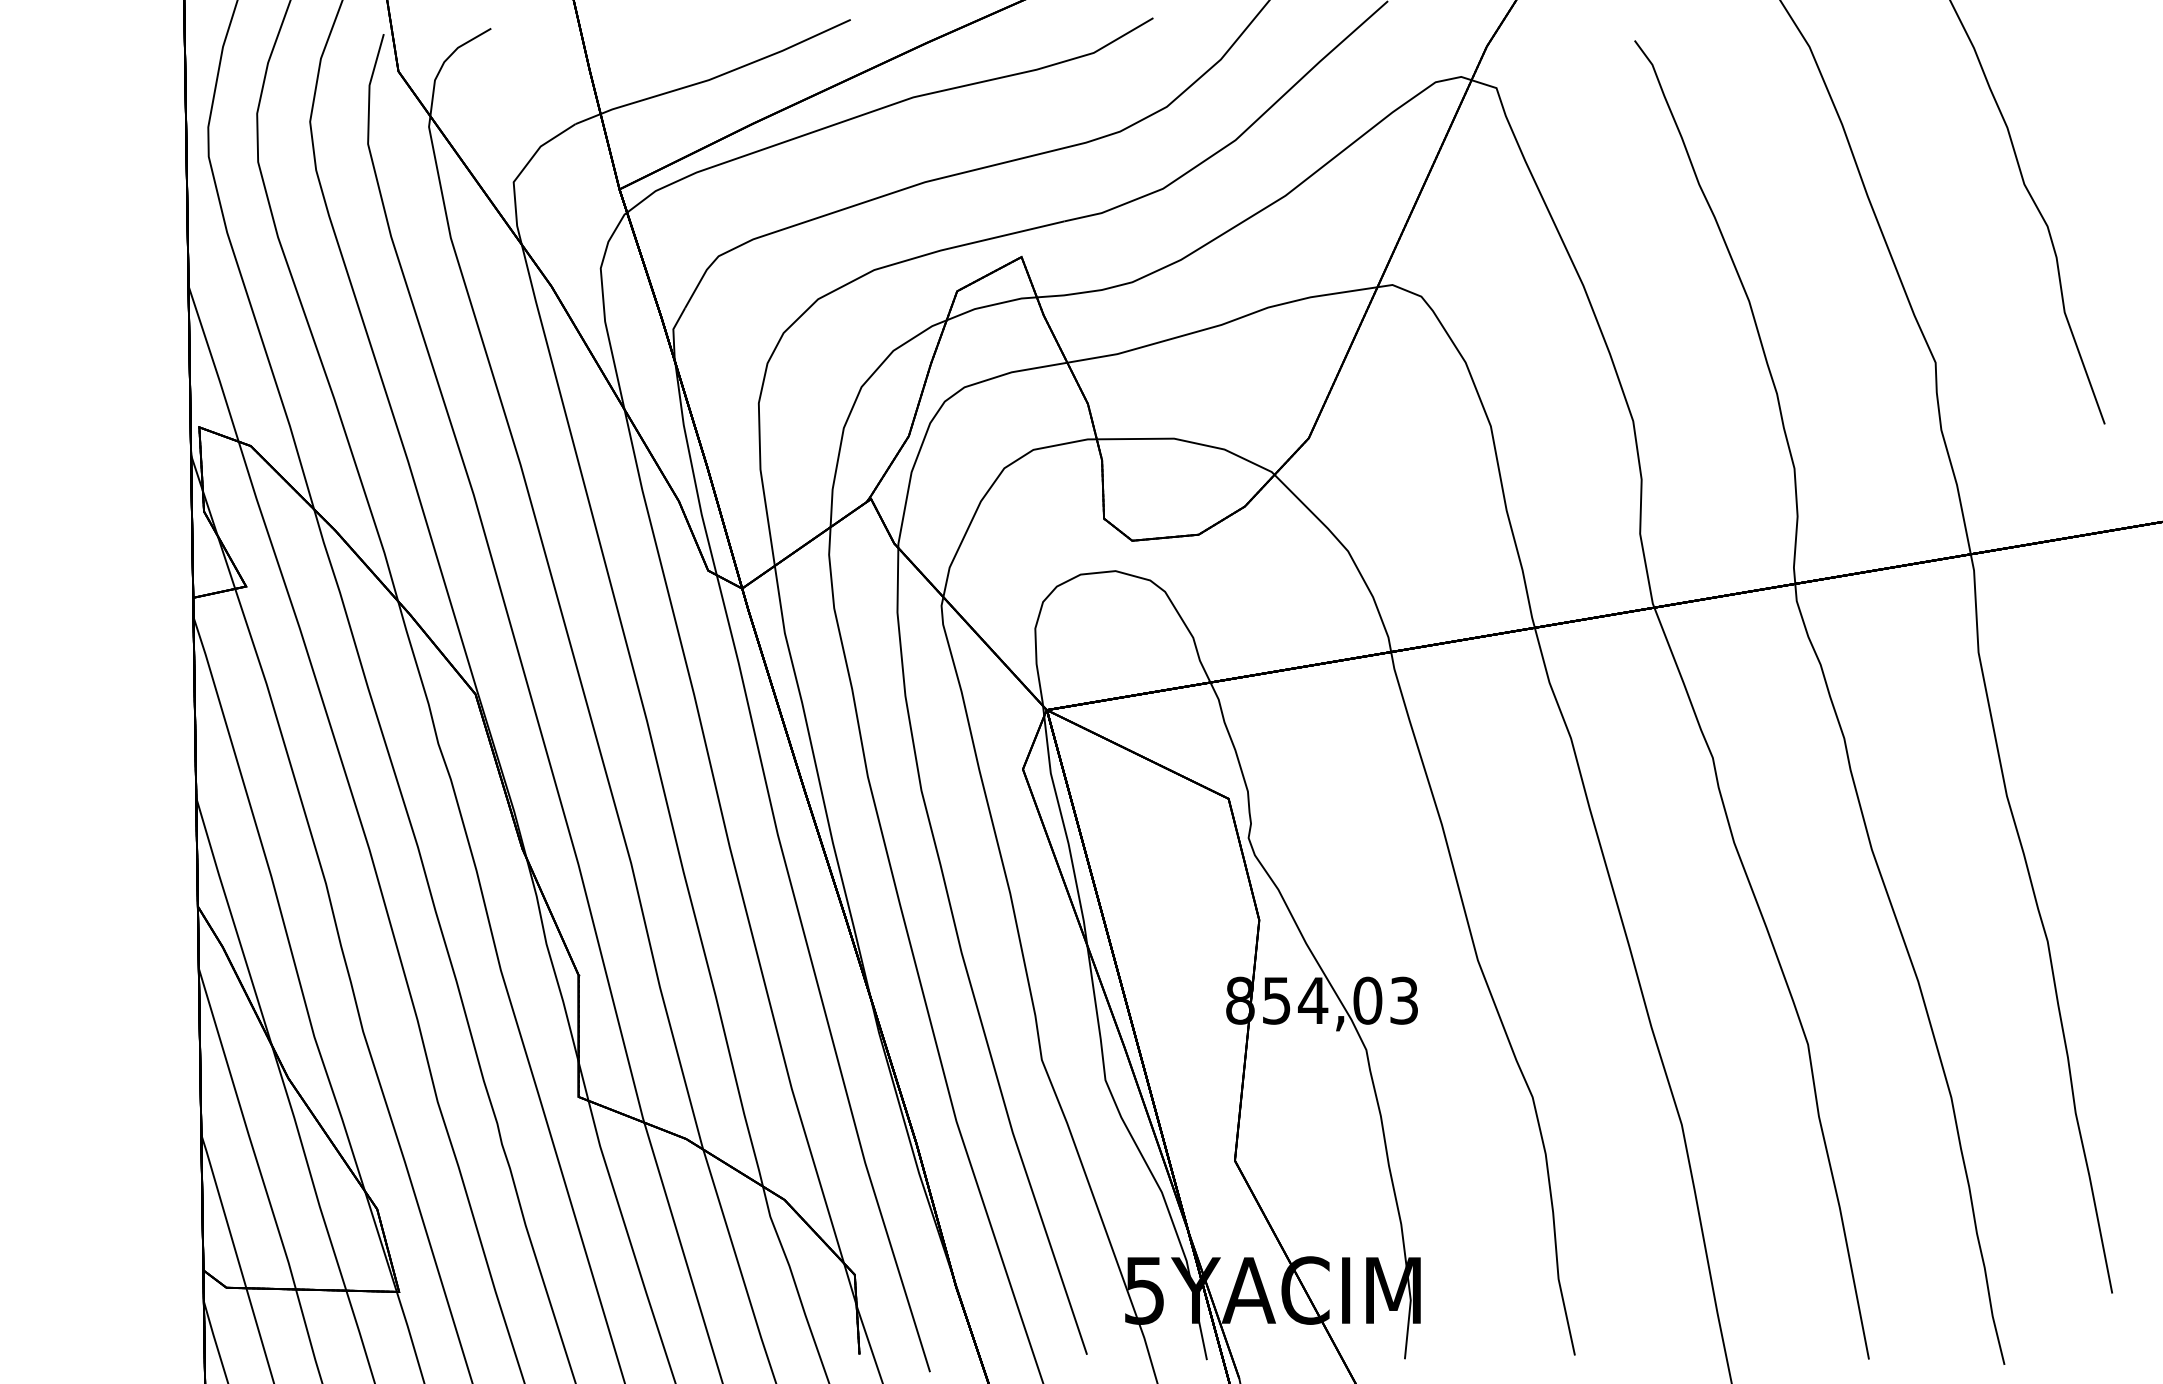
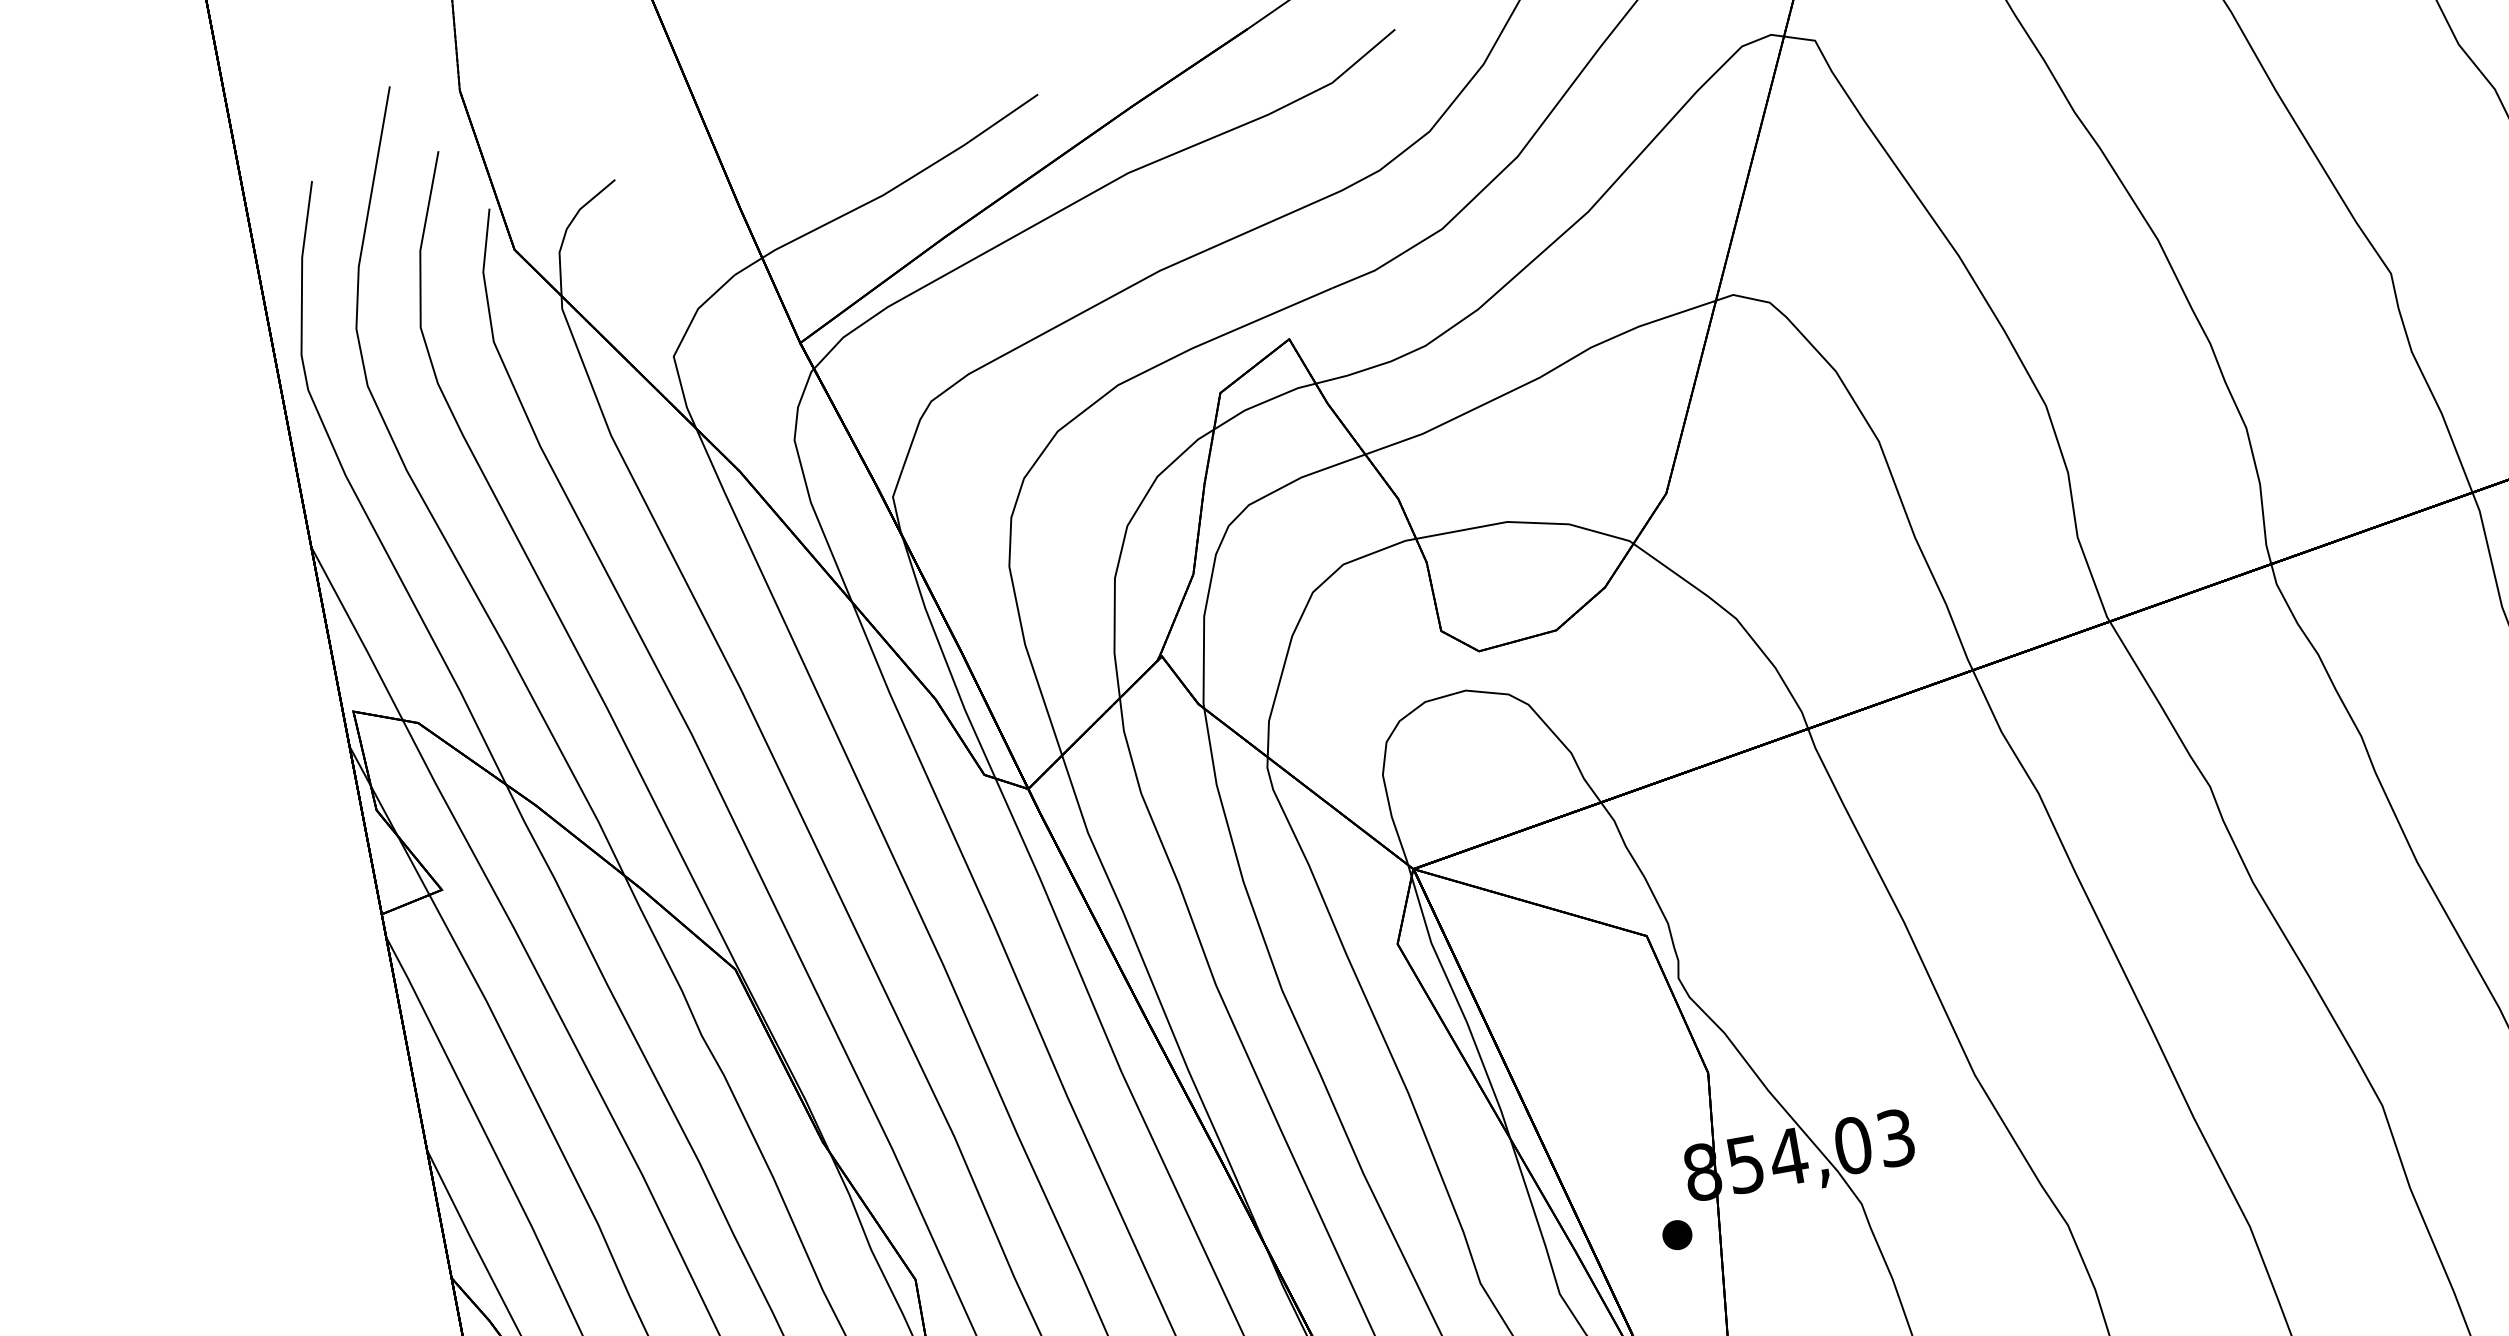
part: (1210, 1048) -> (1677, 1234), added

